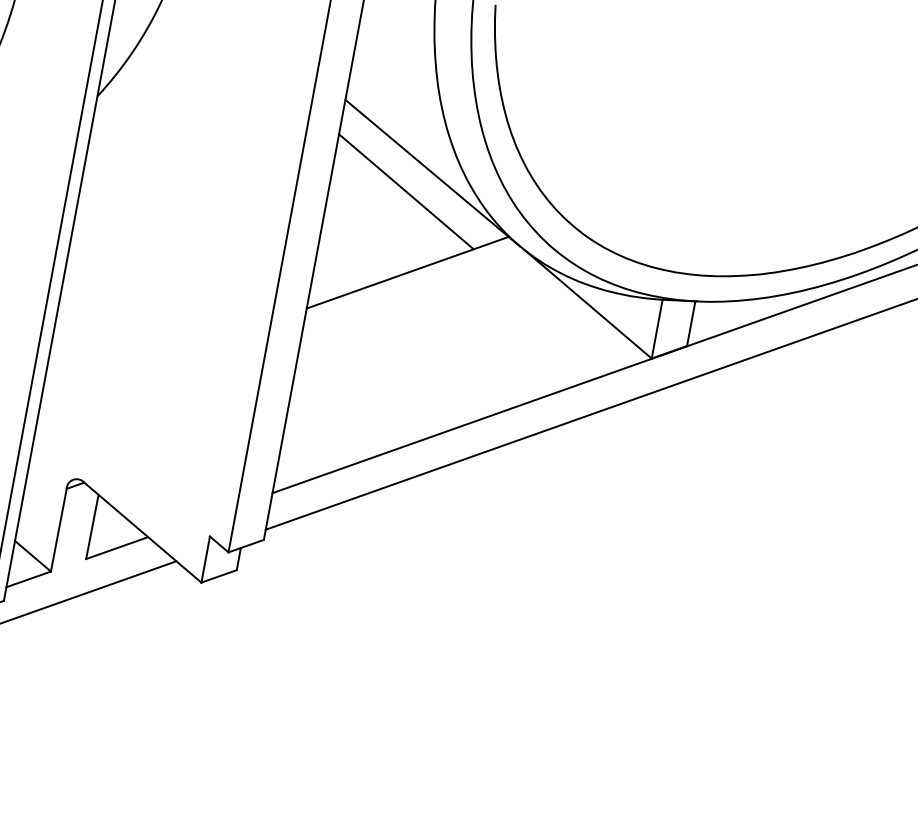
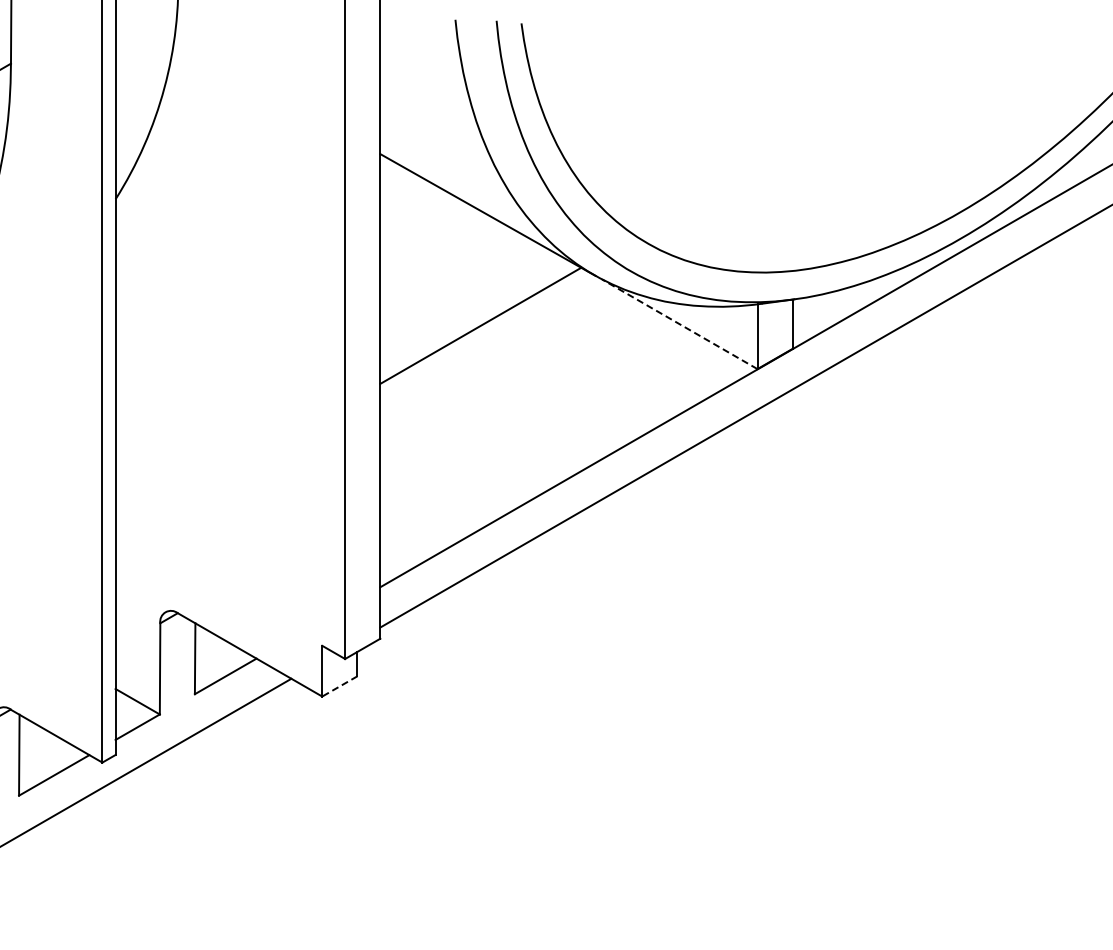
line: (406, 191) -> (463, 239), removed
line: (588, 304) -> (679, 324), solid -> dashed
line: (218, 576) -> (339, 686), solid -> dashed

